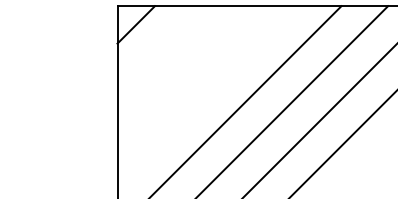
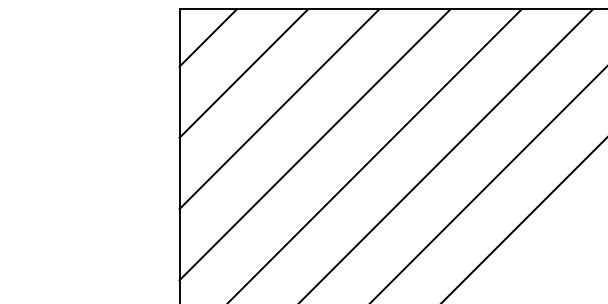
line: (159, 48) -> (243, 74), added
line: (182, 71) -> (278, 109), added
line: (205, 94) -> (313, 144), added

